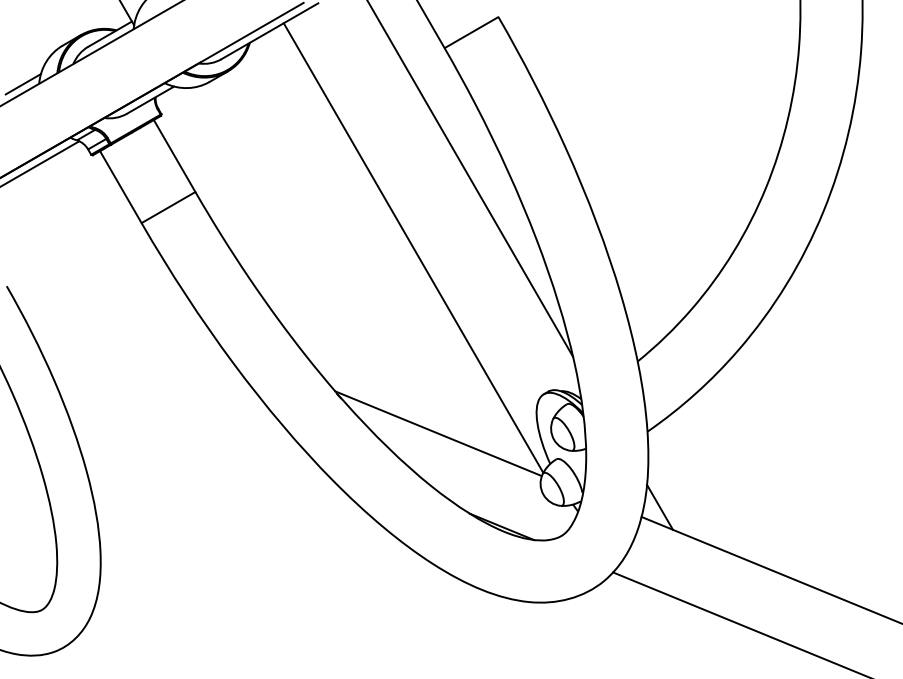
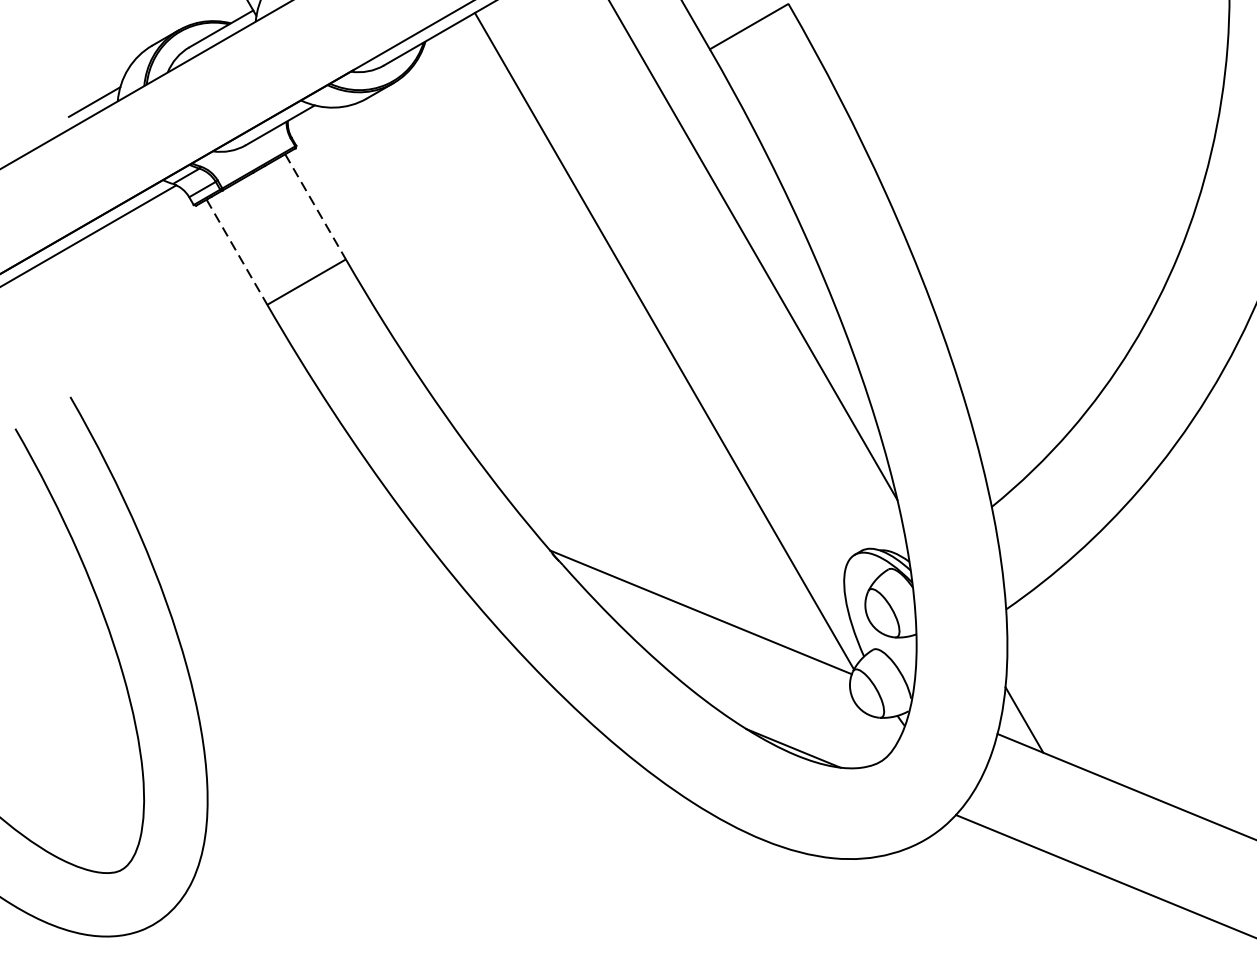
line: (174, 156) -> (315, 207), solid -> dashed
line: (120, 187) -> (236, 252), solid -> dashed

